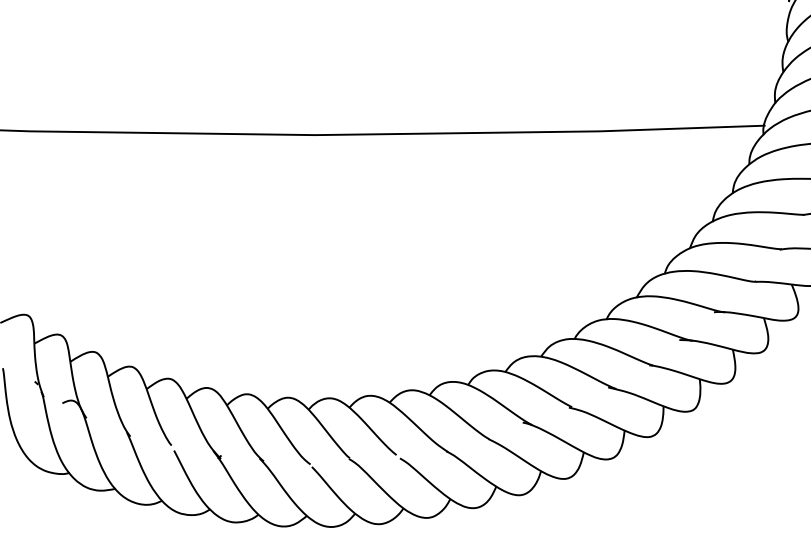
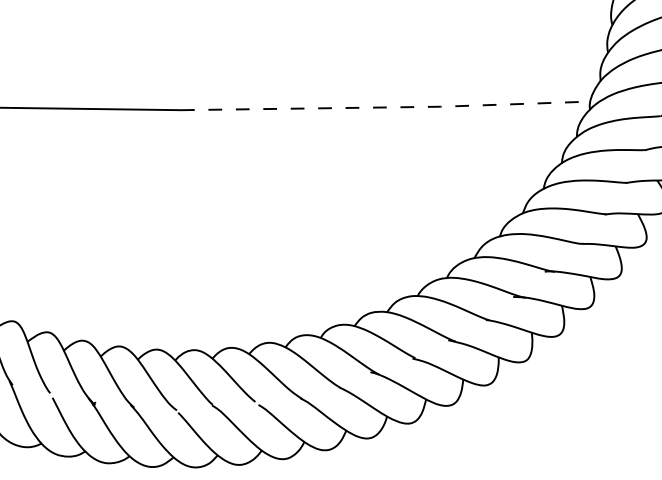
line: (540, 132) -> (386, 107), solid -> dashed

